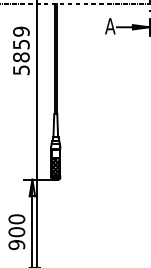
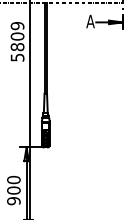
text: (21, 44) -> (17, 36), 5859 -> 5809

